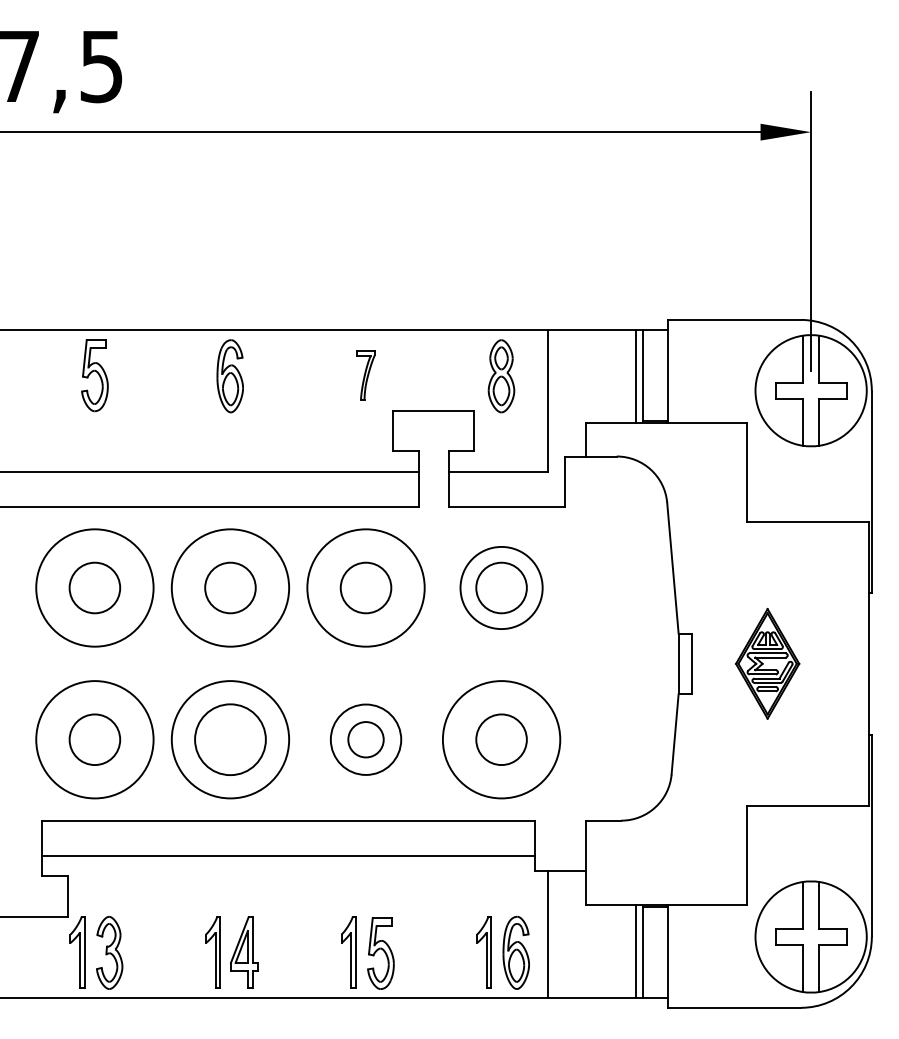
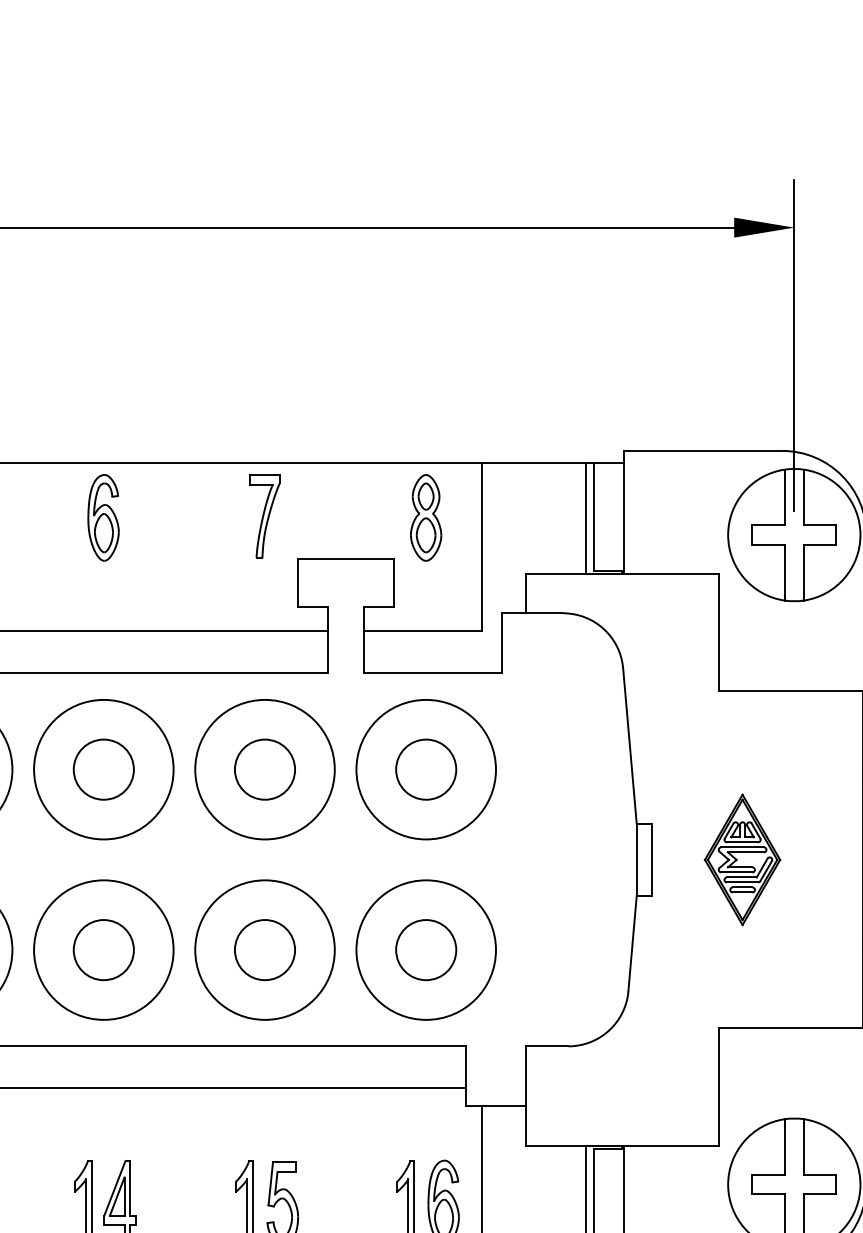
part: (365, 374) -> (264, 515), size x1.43
circle: (501, 587) -> (426, 769), size x1.43
circle: (230, 739) -> (103, 949), size x0.71
circle: (365, 739) -> (264, 949), size x1.43
circle: (365, 739) -> (264, 949), size x1.67

